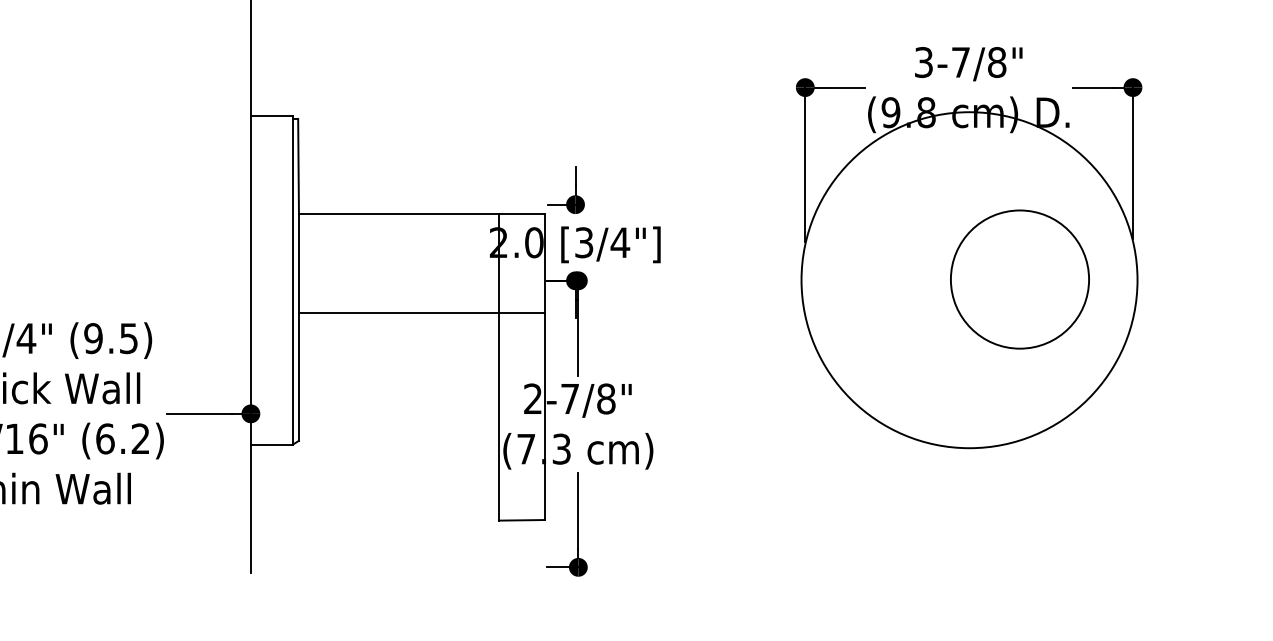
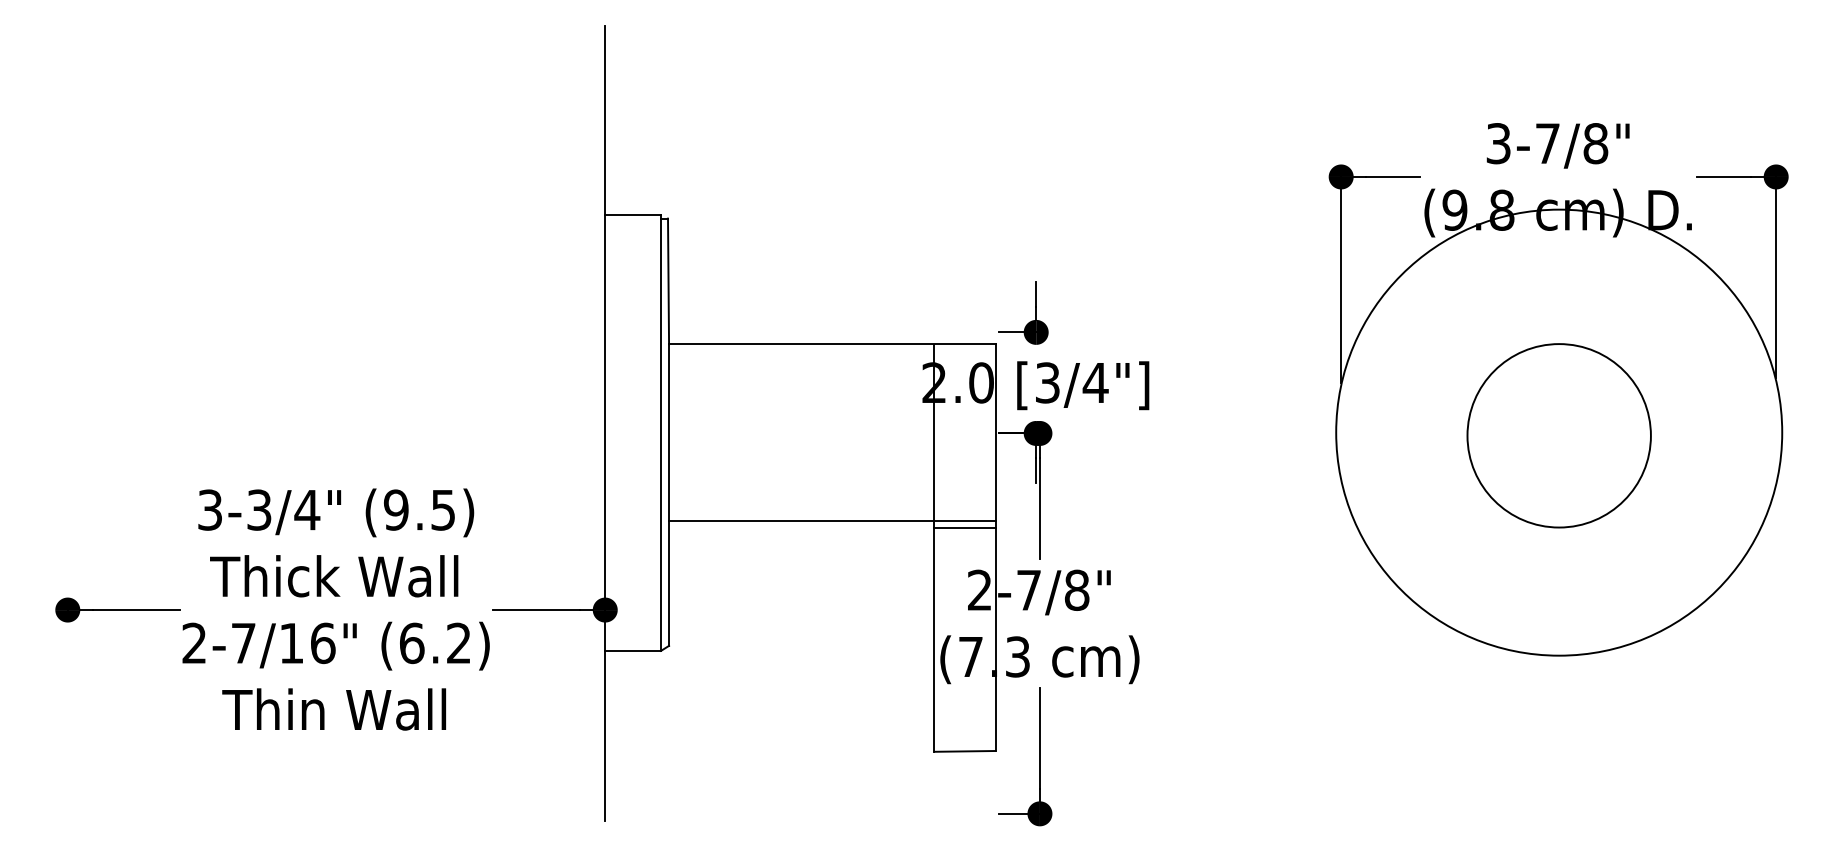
circle: (1019, 279) -> (1558, 435), moved
line: (422, 313) -> (832, 521), moved
line: (521, 352) -> (964, 528), added

